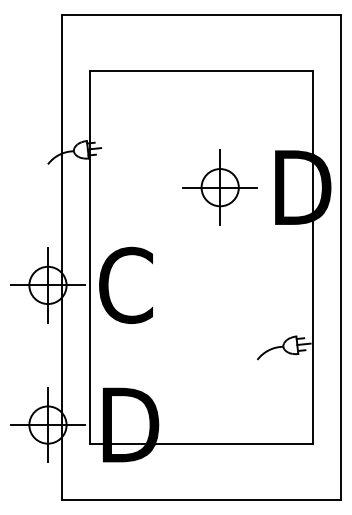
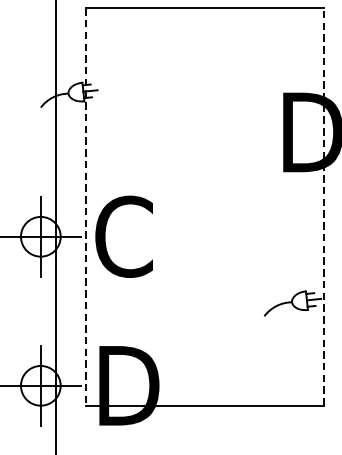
part: (219, 187) -> (223, 132), removed
line: (89, 257) -> (85, 206), solid -> dashed
line: (313, 257) -> (324, 206), solid -> dashed

